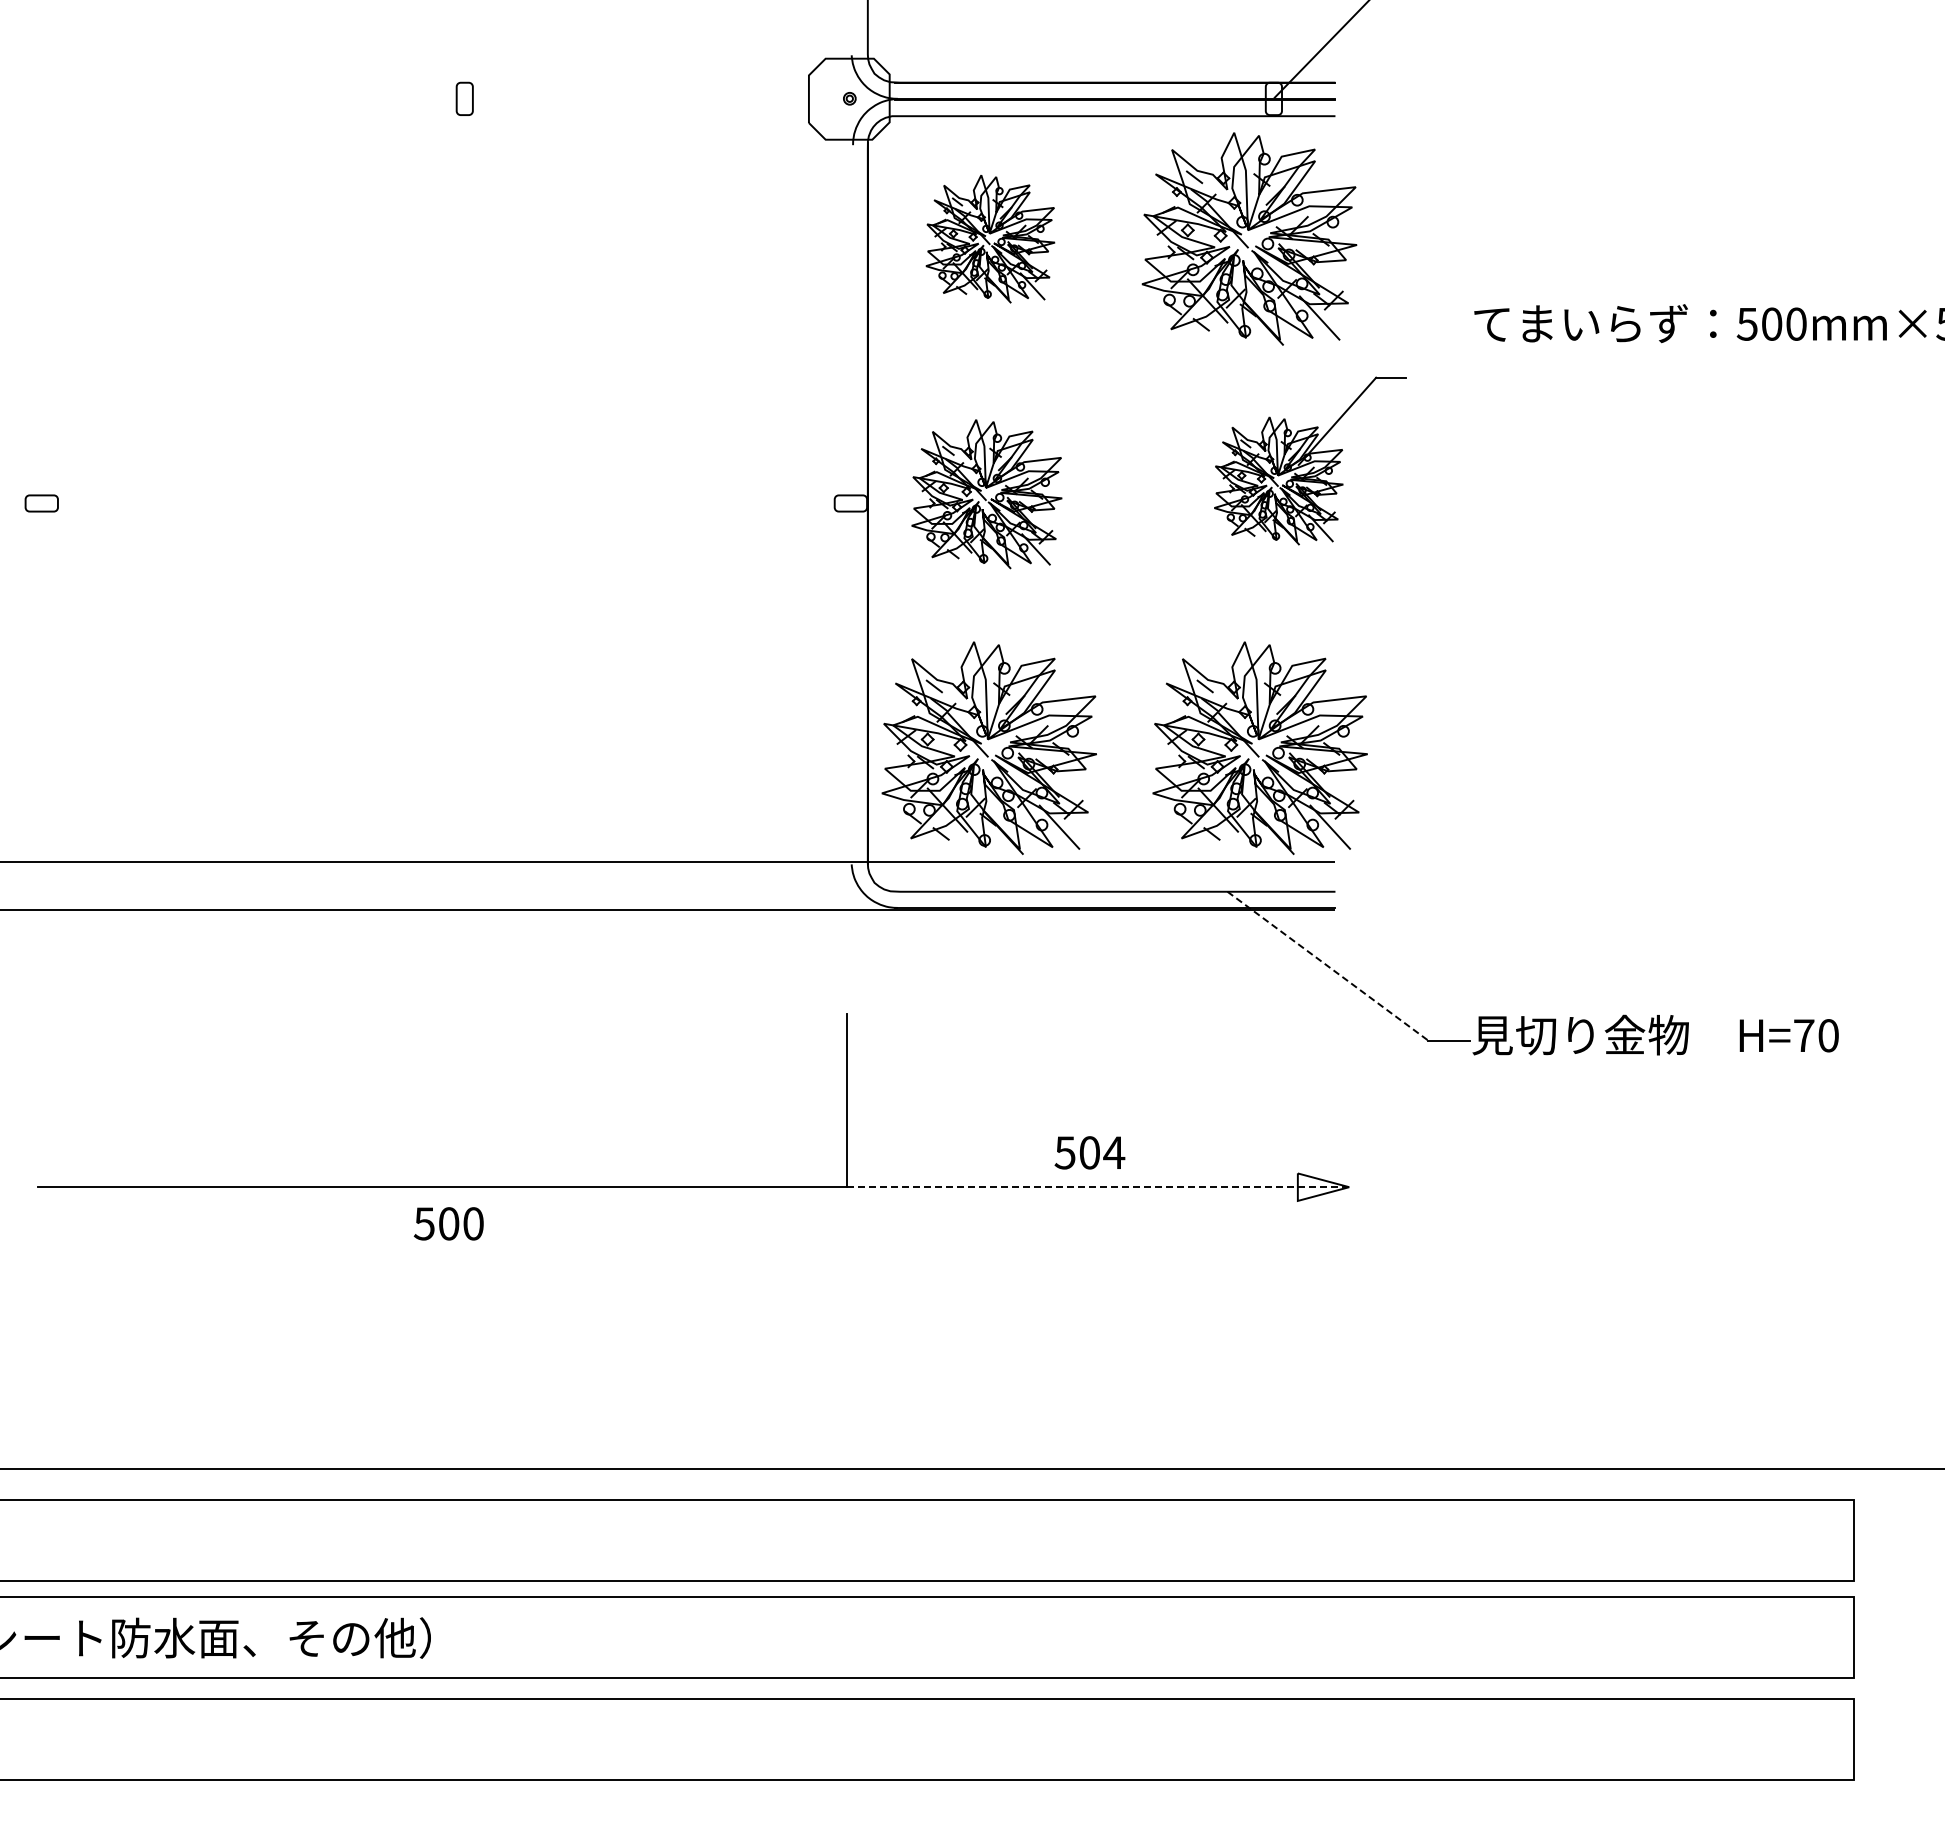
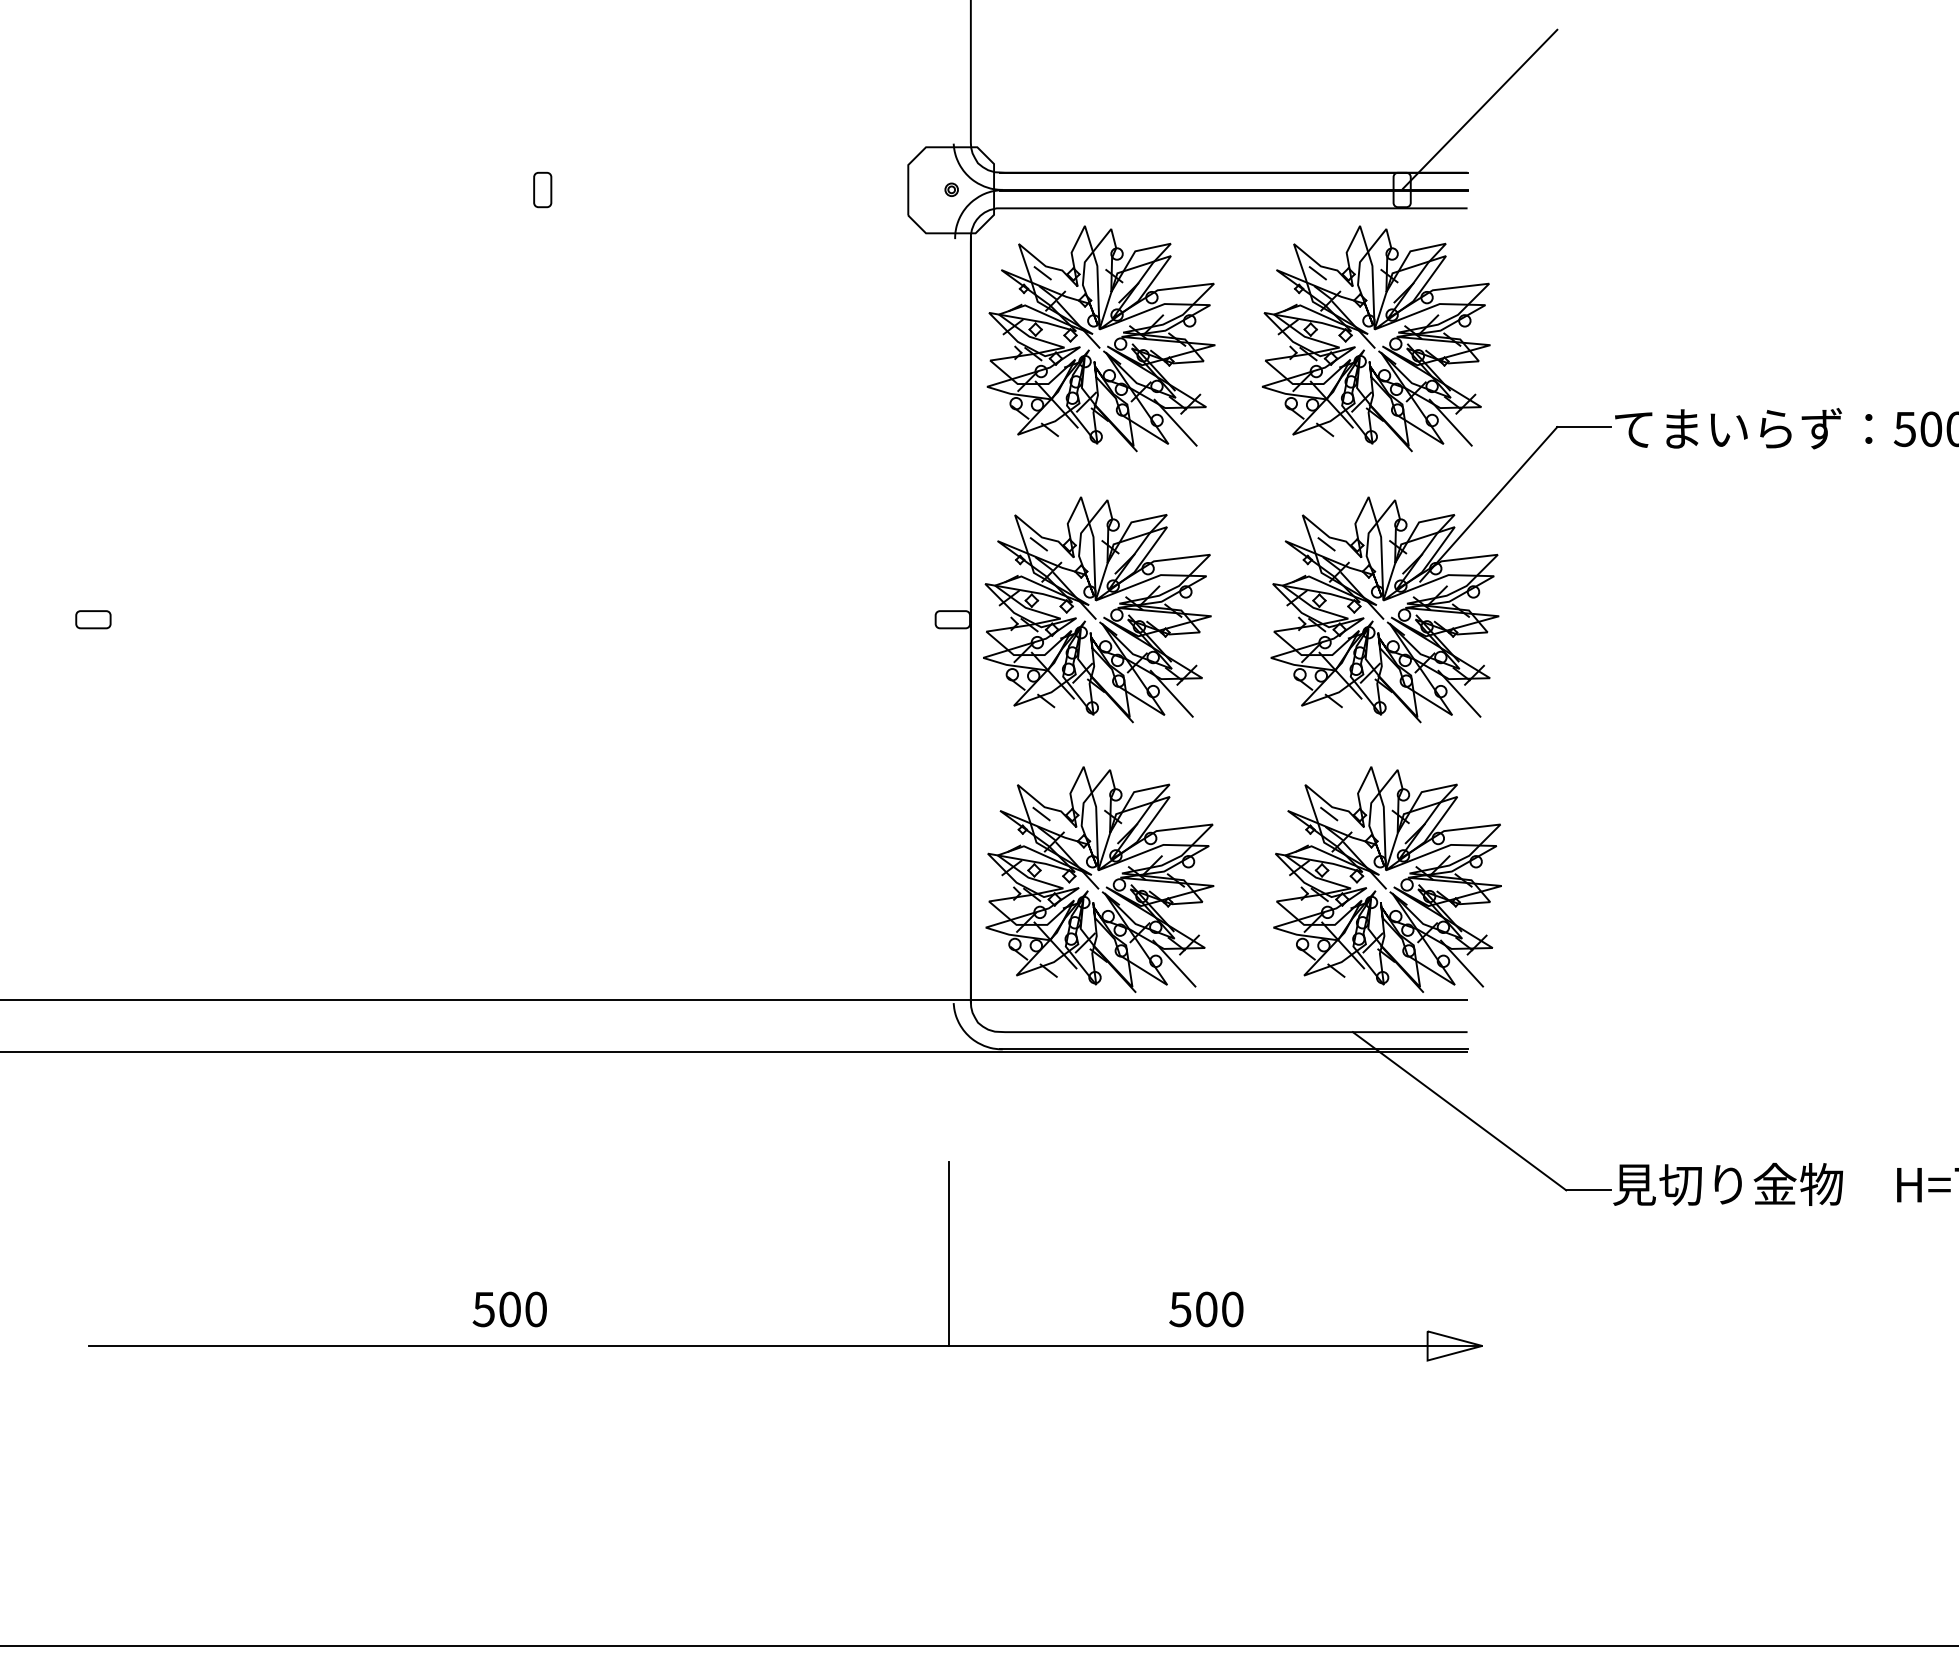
part: (990, 238) -> (1101, 338), size x1.67
part: (1310, 460) -> (1441, 574), size x1.67
part: (986, 493) -> (1096, 609), size x1.43
line: (1328, 966) -> (1460, 1111), dashed -> solid
text: (1114, 1152) -> (1232, 1309), 504 -> 500
line: (1098, 1187) -> (1215, 1346), dashed -> solid
text: (448, 1223) -> (509, 1309), moved

